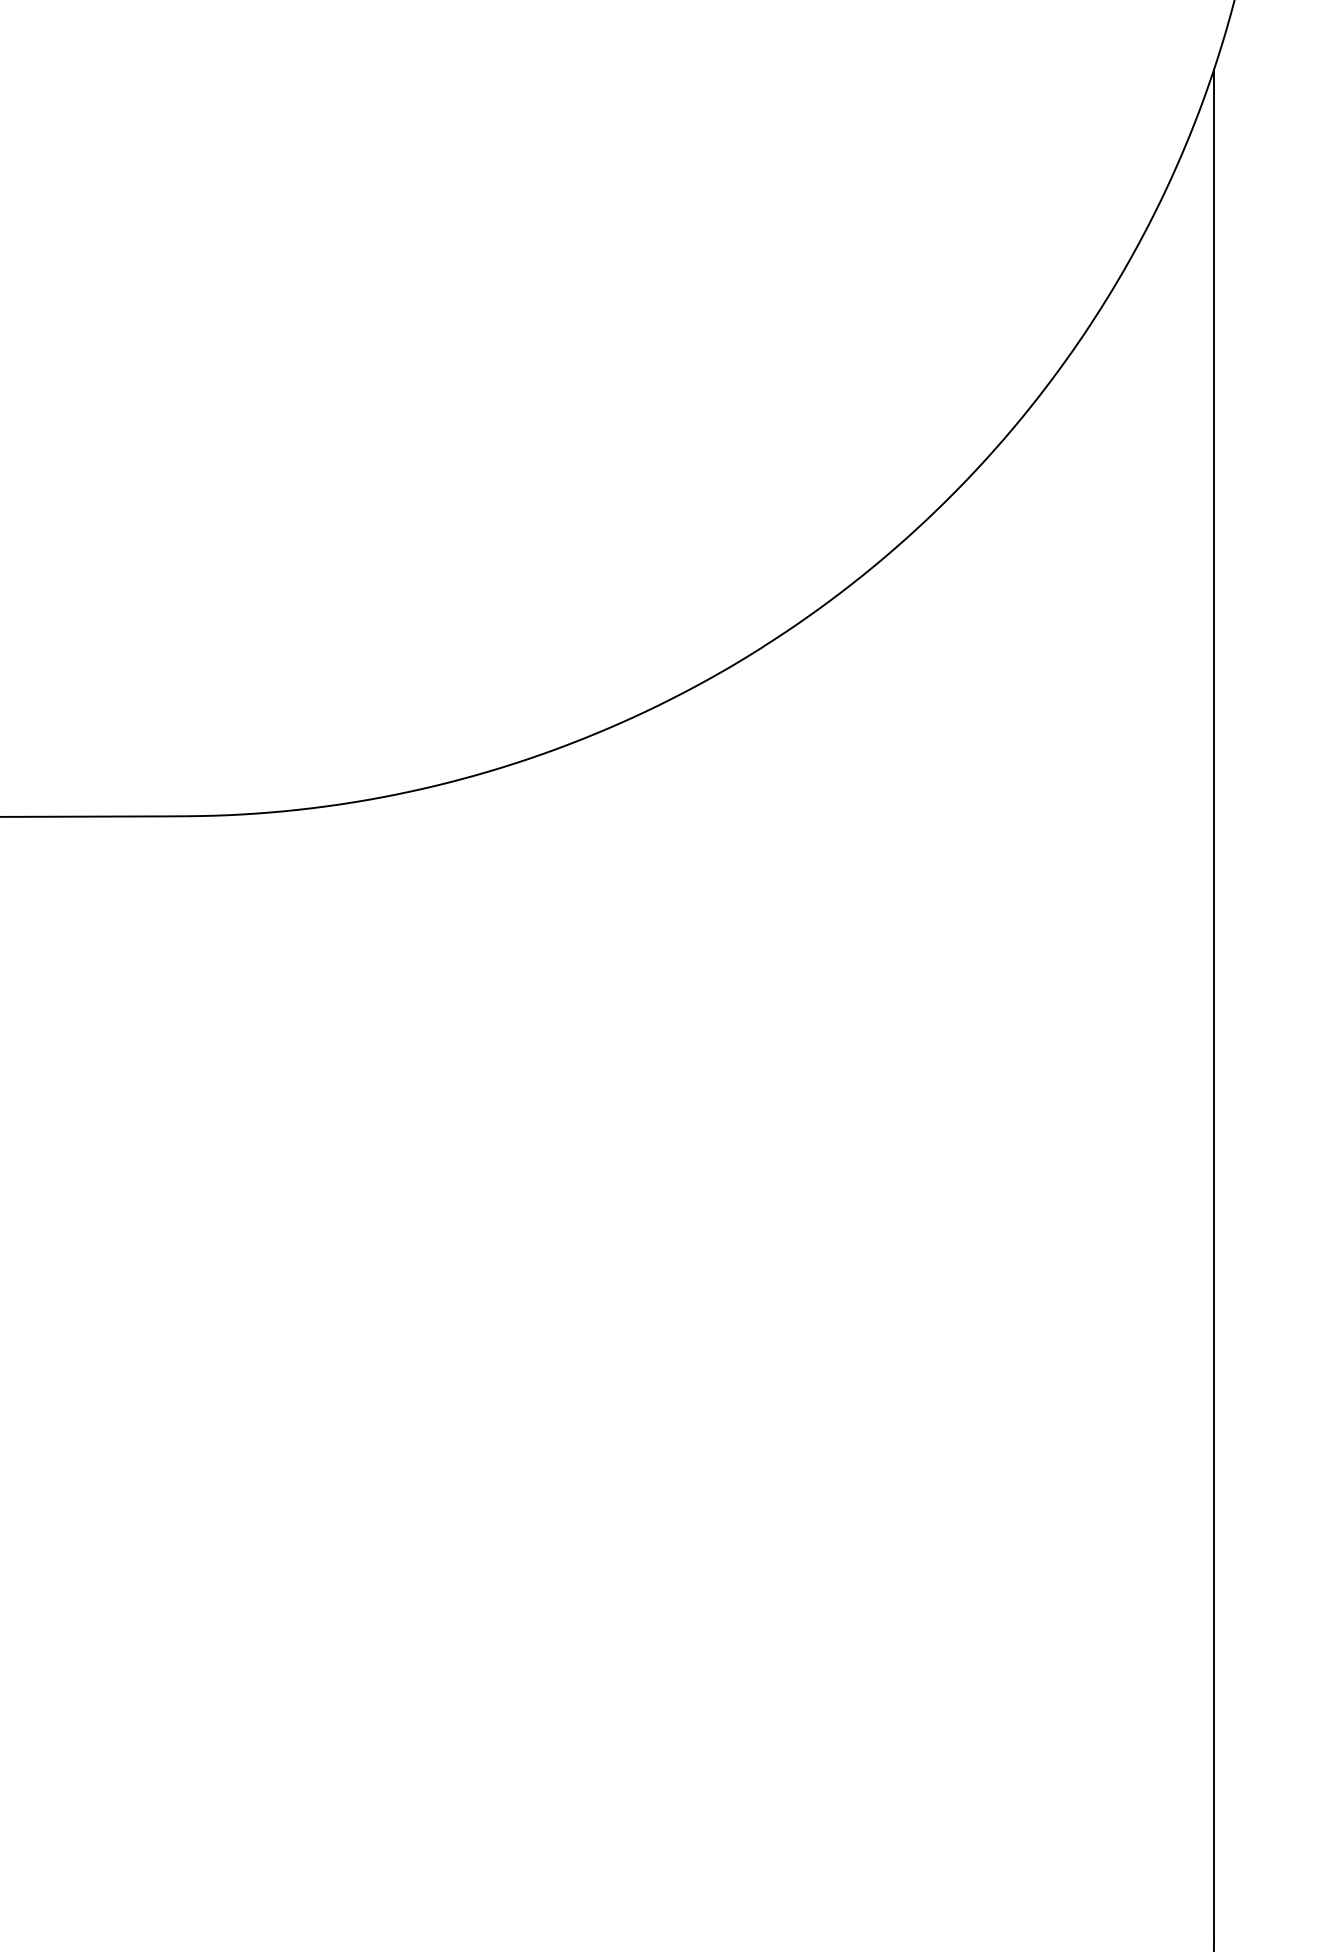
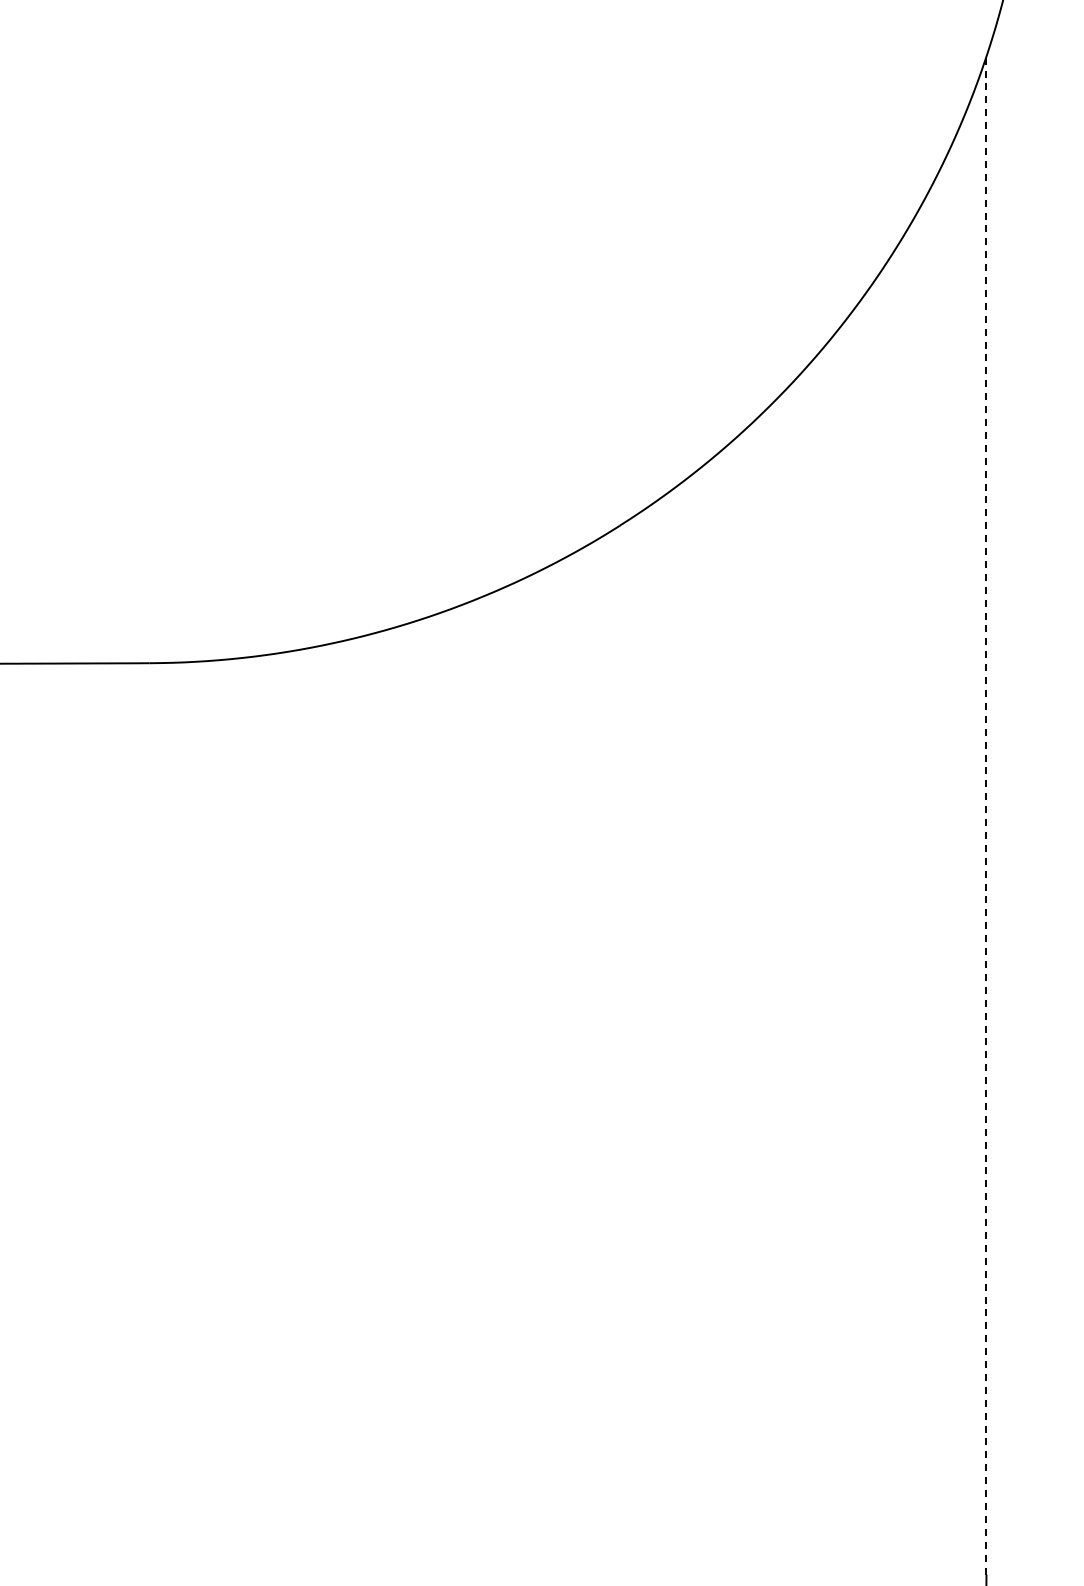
line: (1214, 1003) -> (986, 815), solid -> dashed

